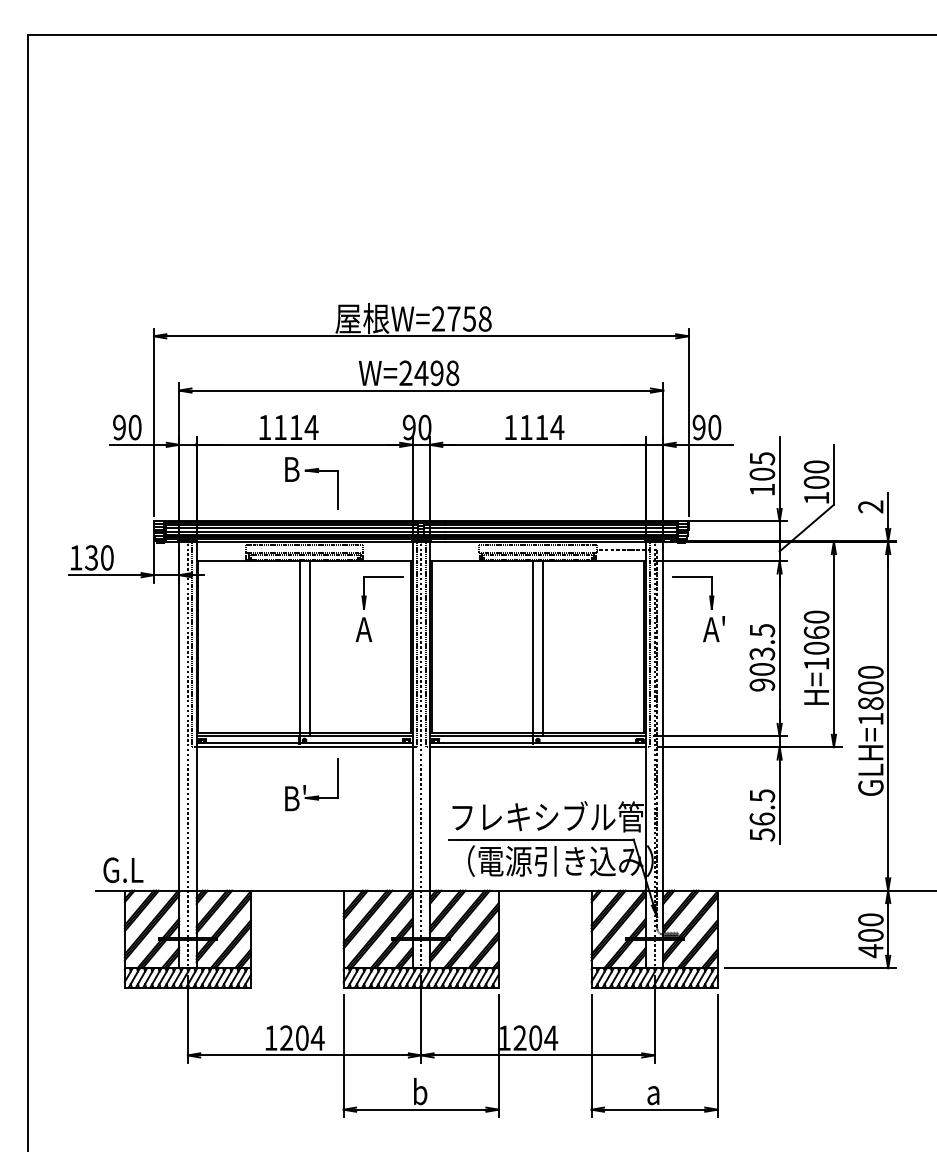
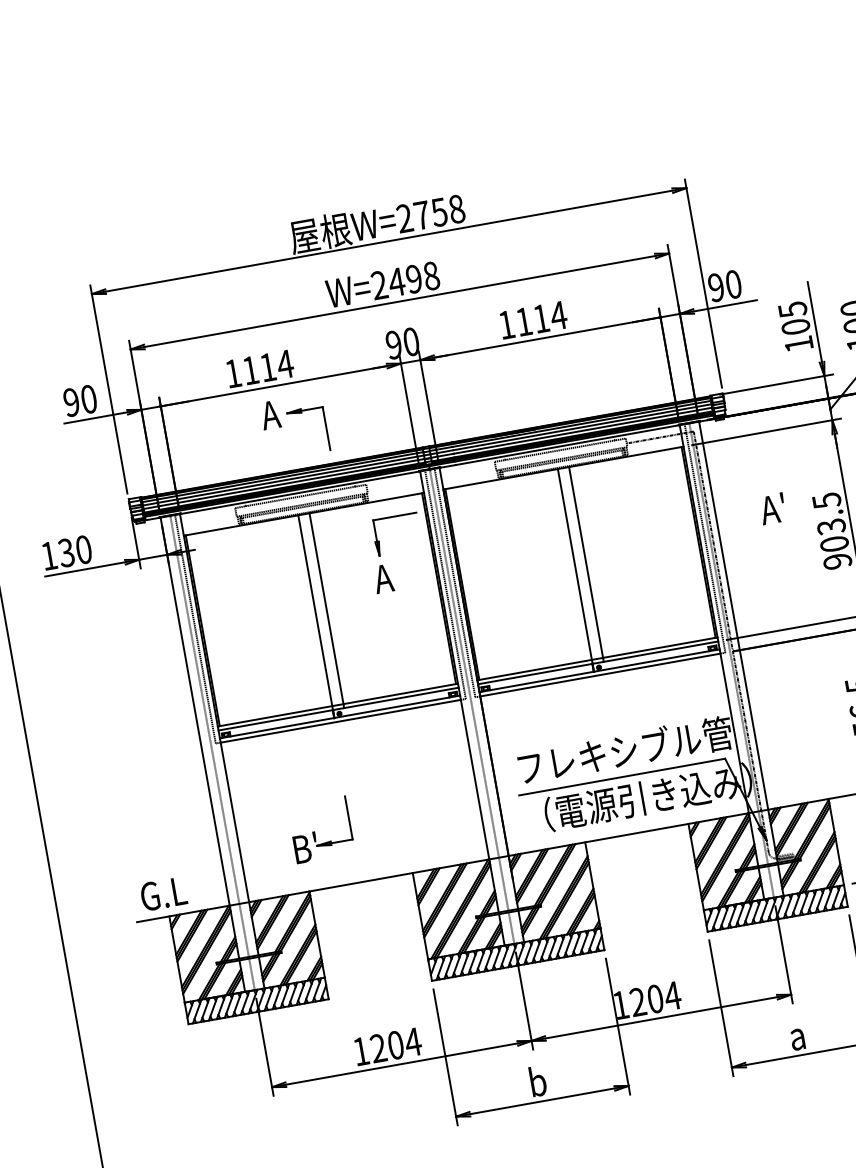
text: (290, 469) -> (270, 415), B -> A
part: (693, 577) -> (739, 455), removed
part: (305, 785) -> (314, 831), moved

